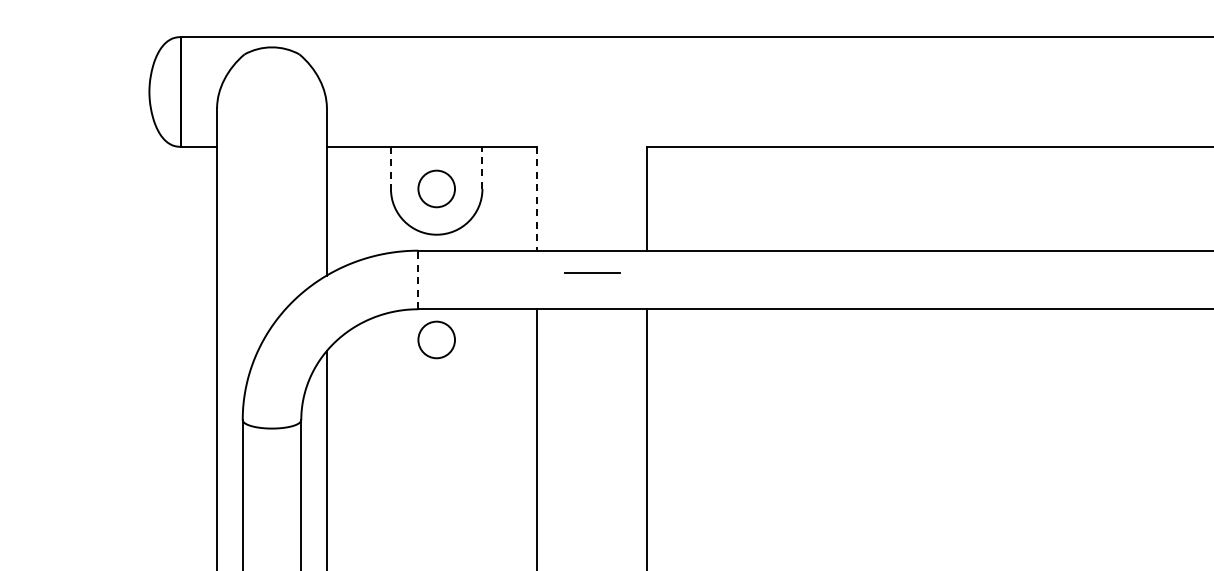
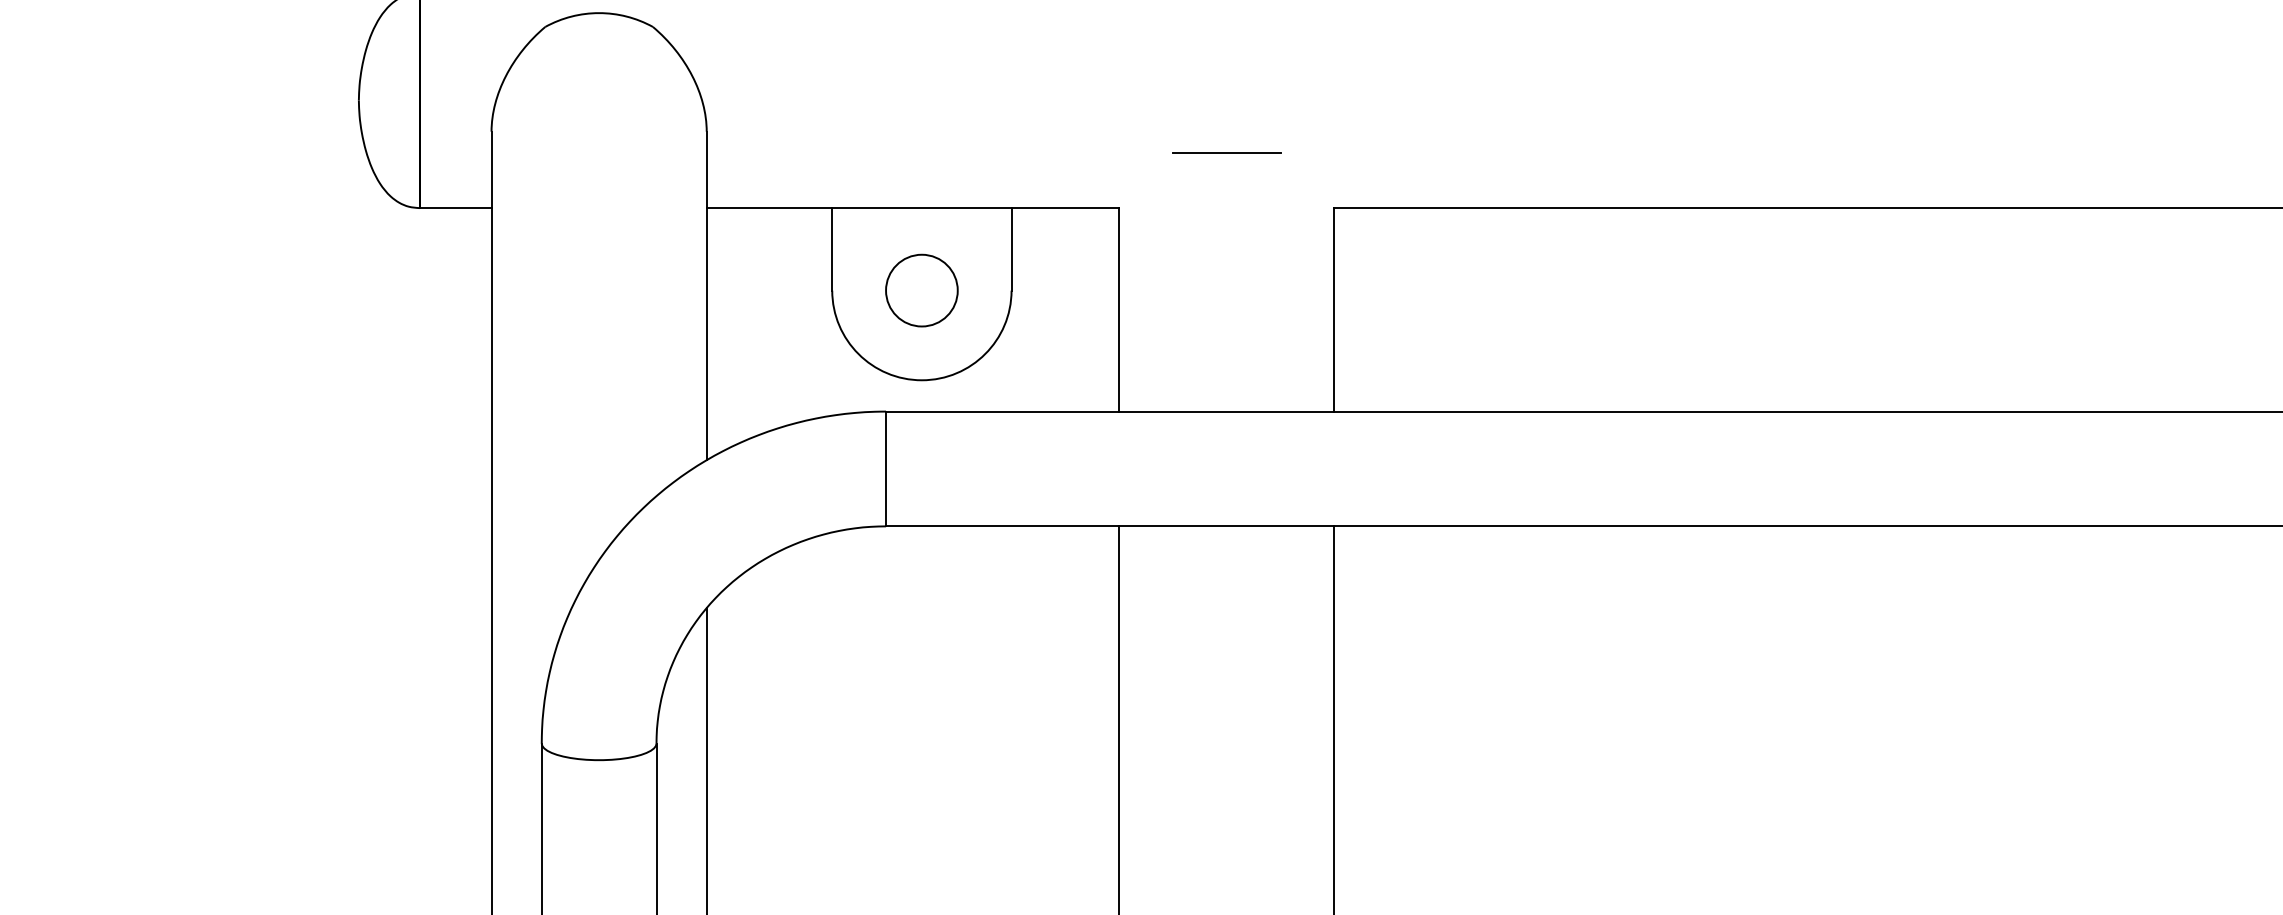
line: (482, 167) -> (1011, 248), dashed -> solid
line: (390, 168) -> (831, 250), dashed -> solid
line: (537, 198) -> (1119, 309), dashed -> solid
line: (592, 272) -> (1227, 152), moved
line: (418, 279) -> (886, 468), dashed -> solid
circle: (436, 339) -> (921, 585), removed

